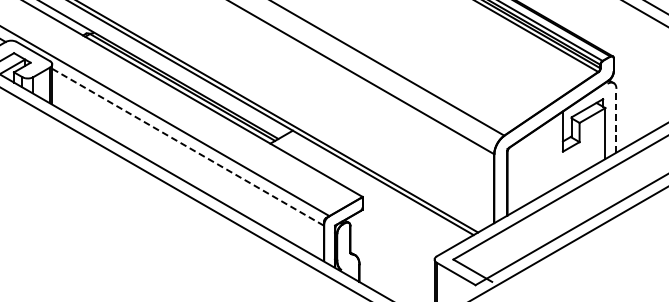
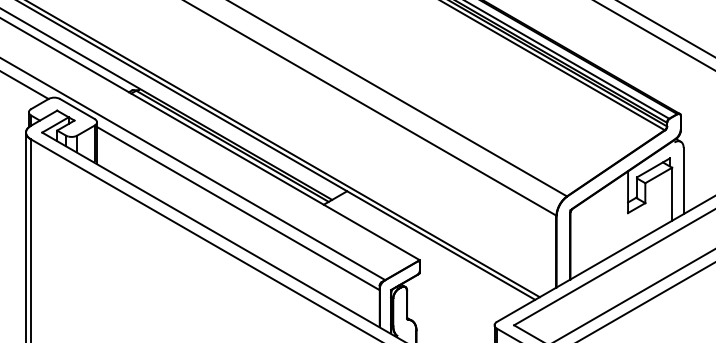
line: (616, 120) -> (683, 180), dashed -> solid
line: (188, 147) -> (238, 208), dashed -> solid

